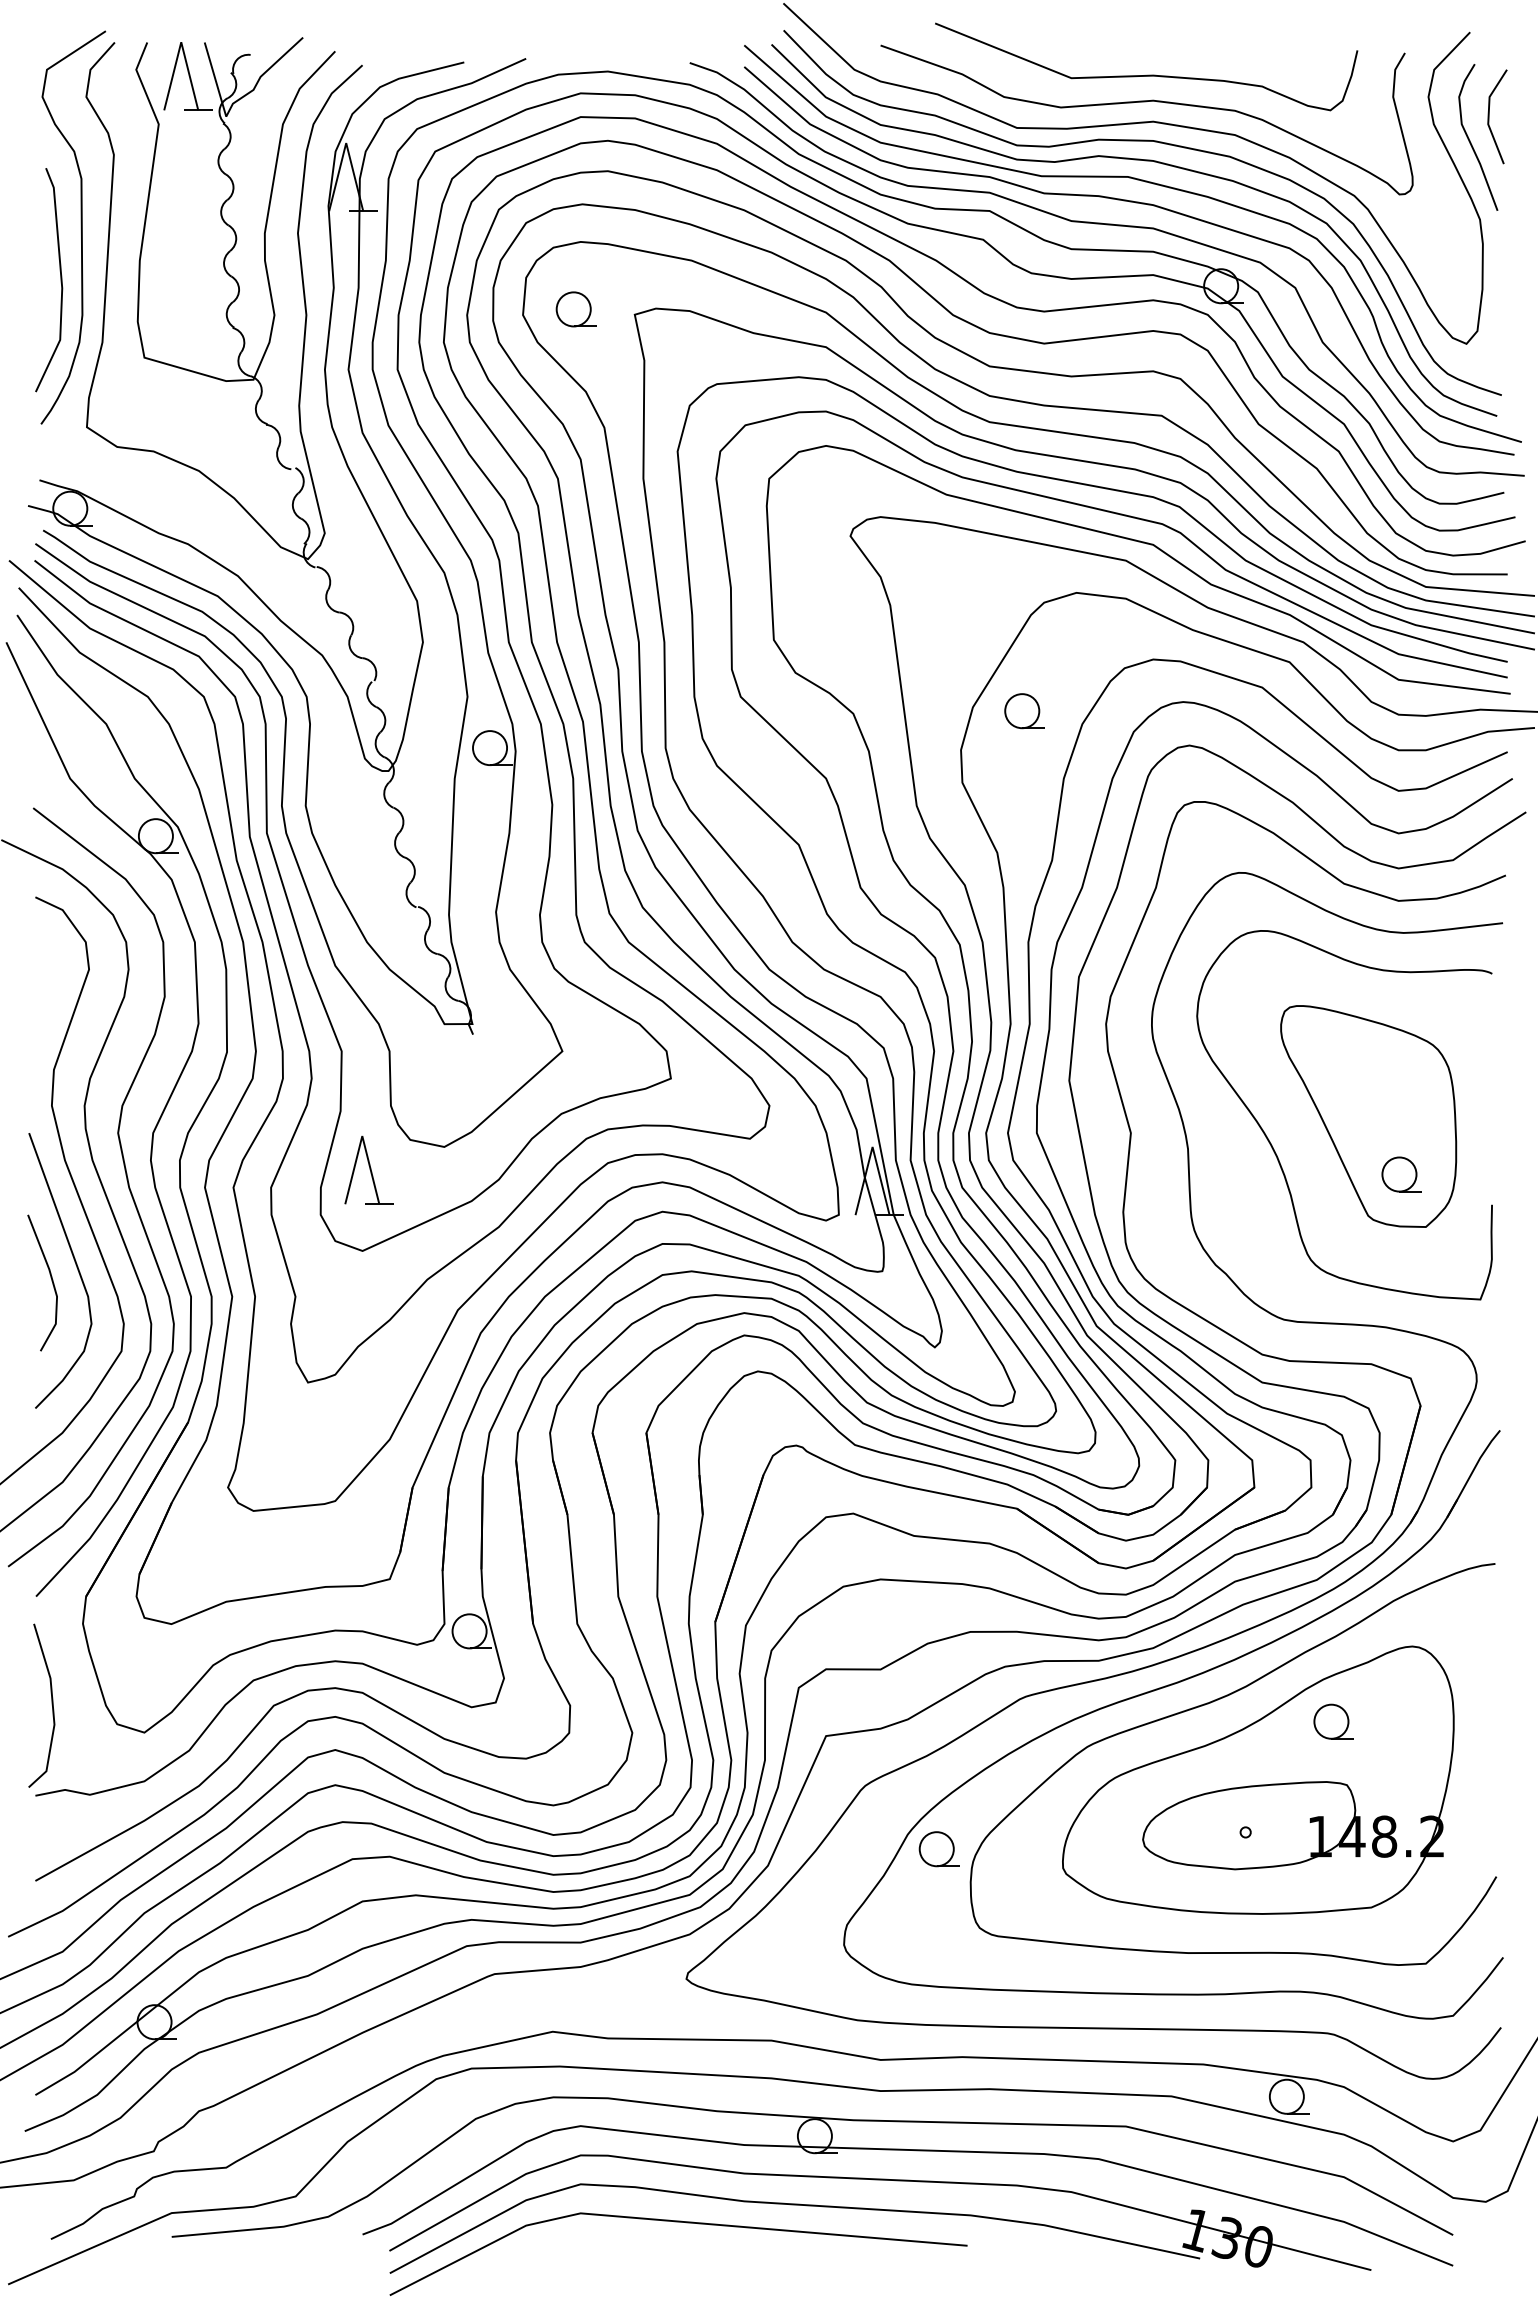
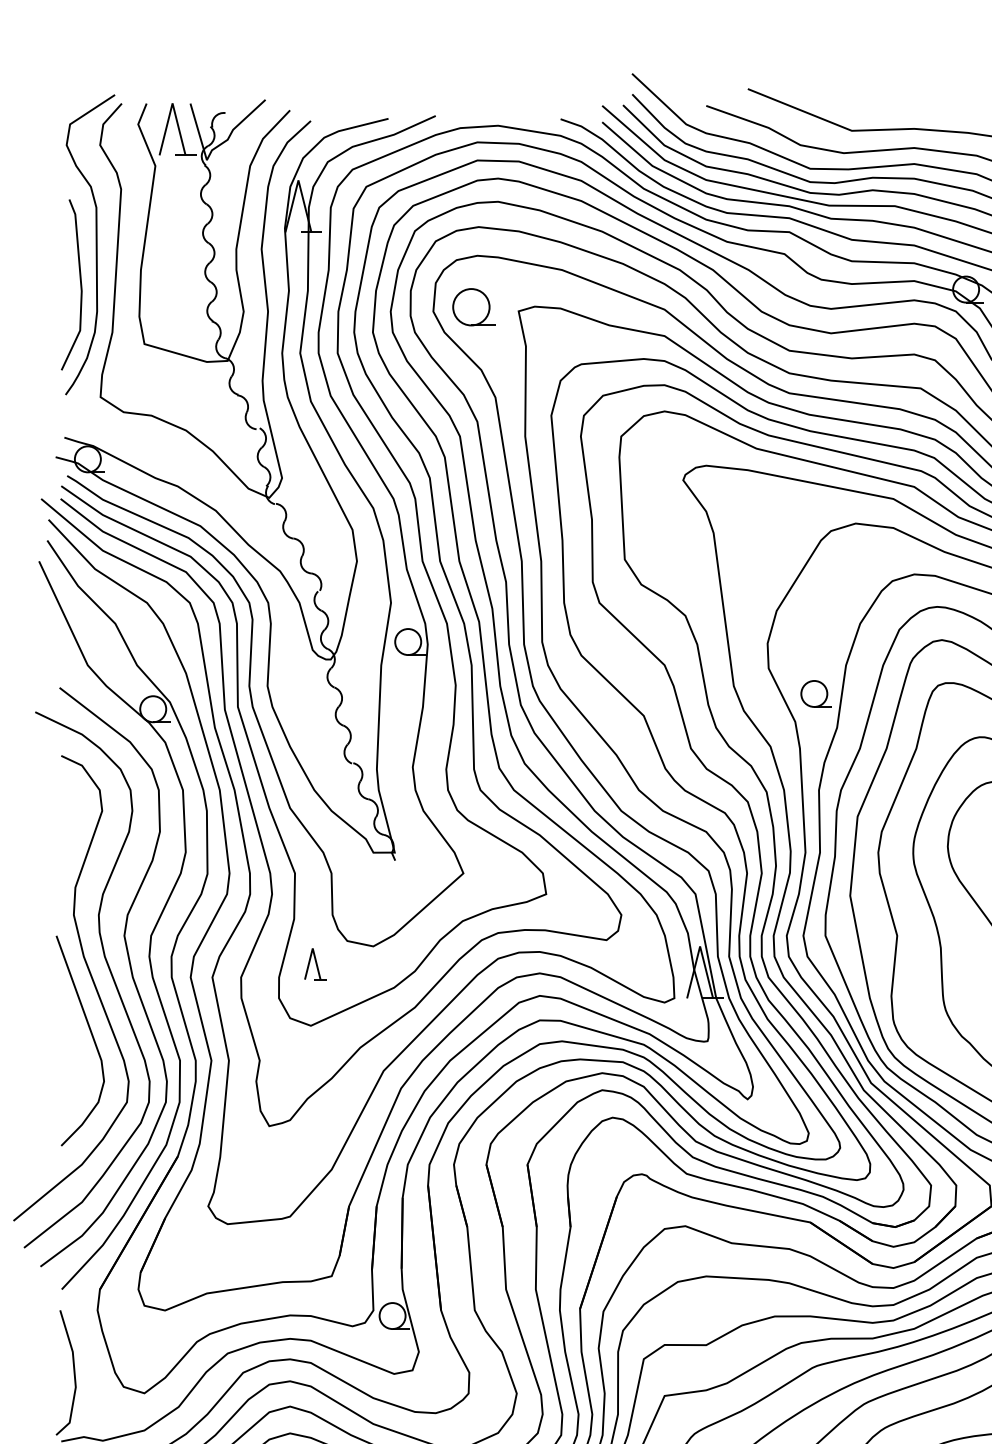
part: (575, 309) -> (473, 307), size x1.4
part: (1024, 711) -> (816, 694), moved
part: (368, 1169) -> (315, 963), size x0.6
line: (51, 1281) -> (73, 1049), removed

